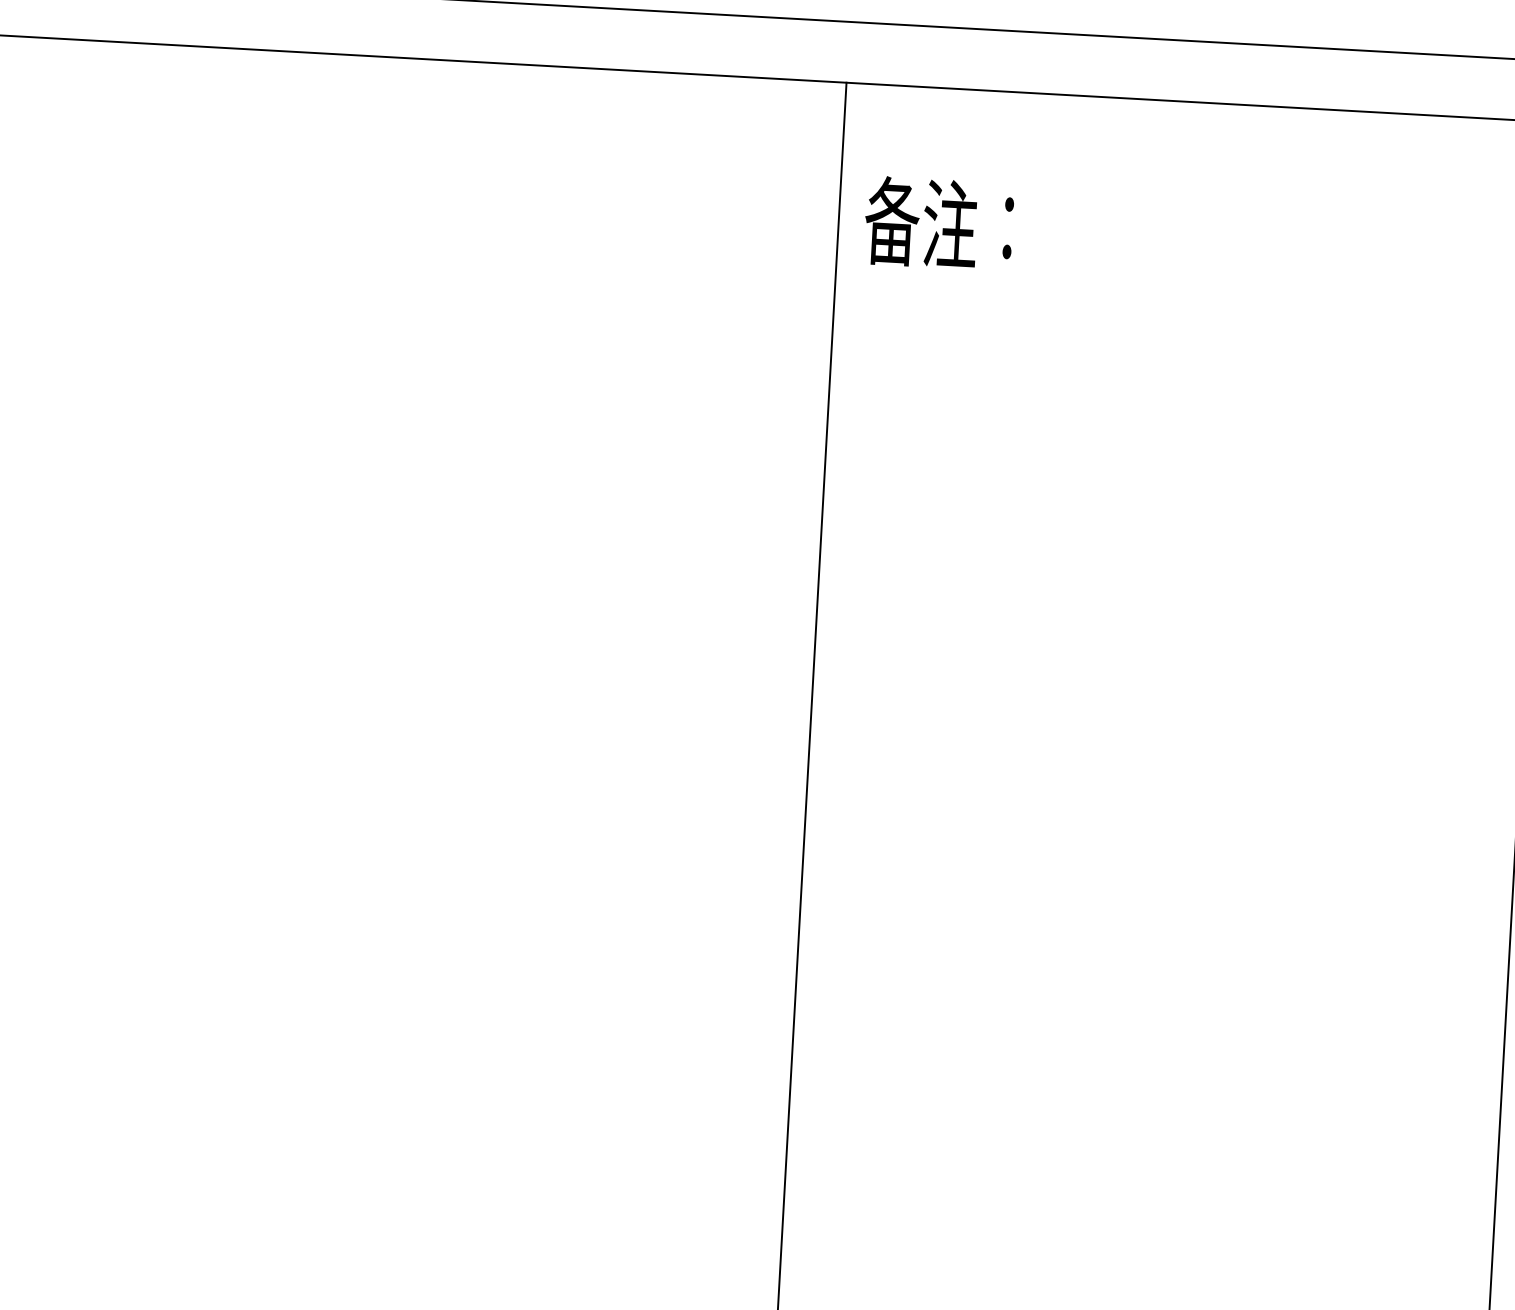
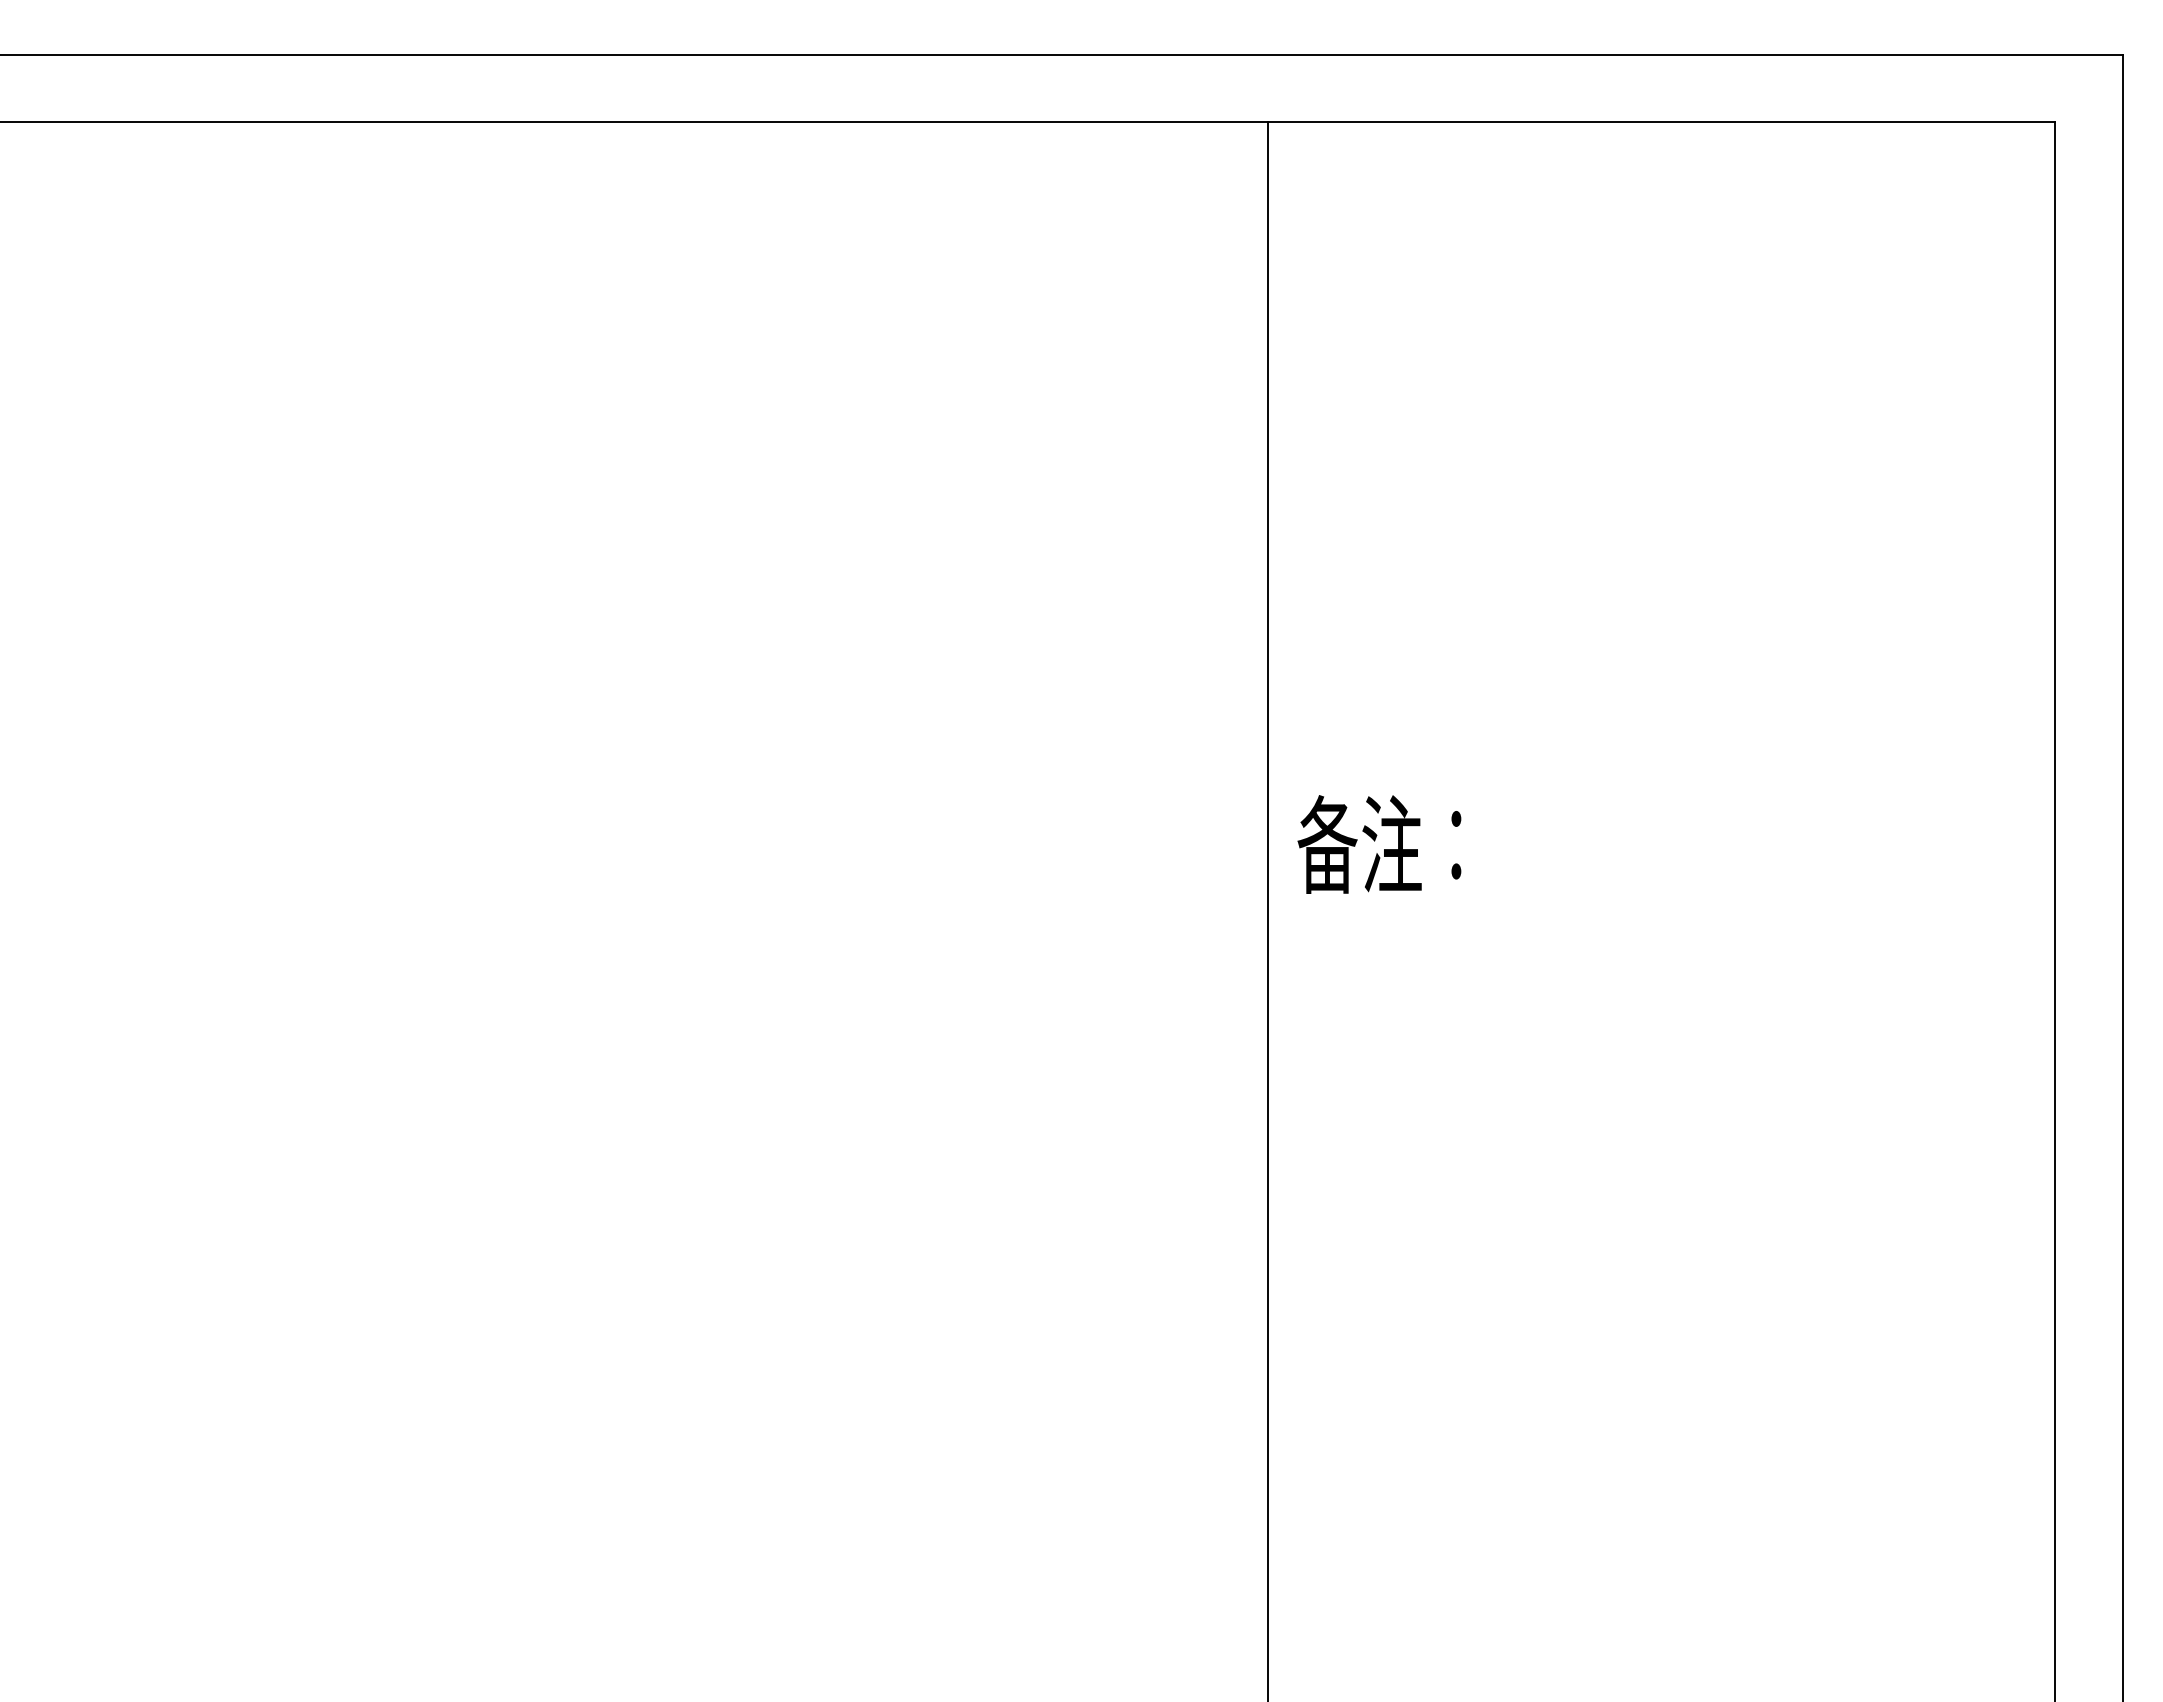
text: (939, 223) -> (1379, 844), moved

